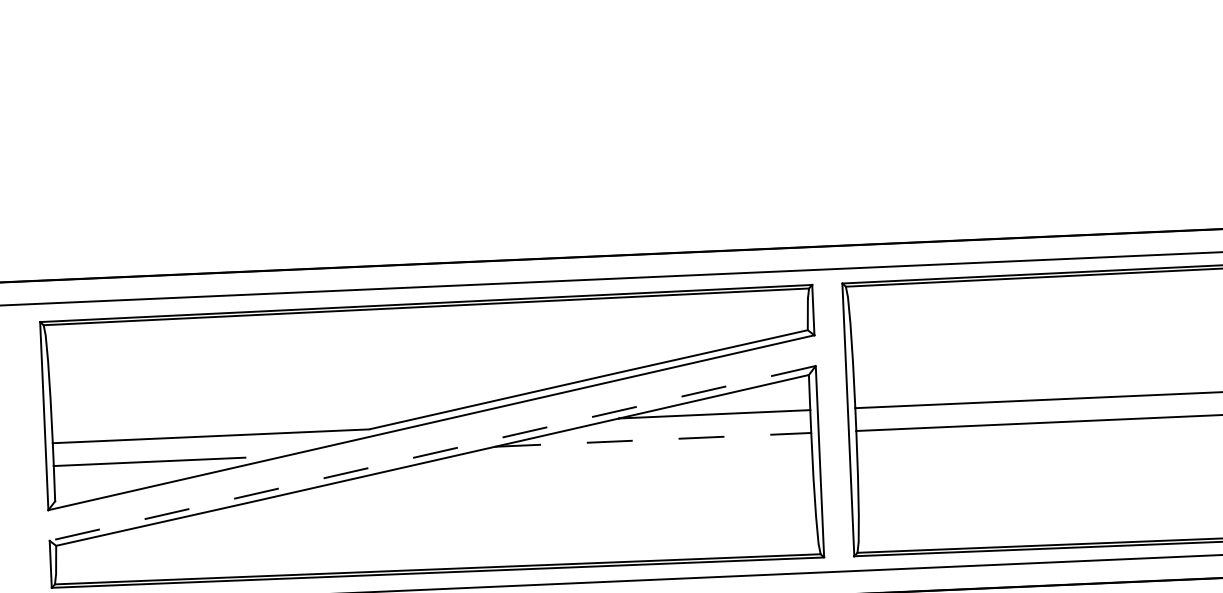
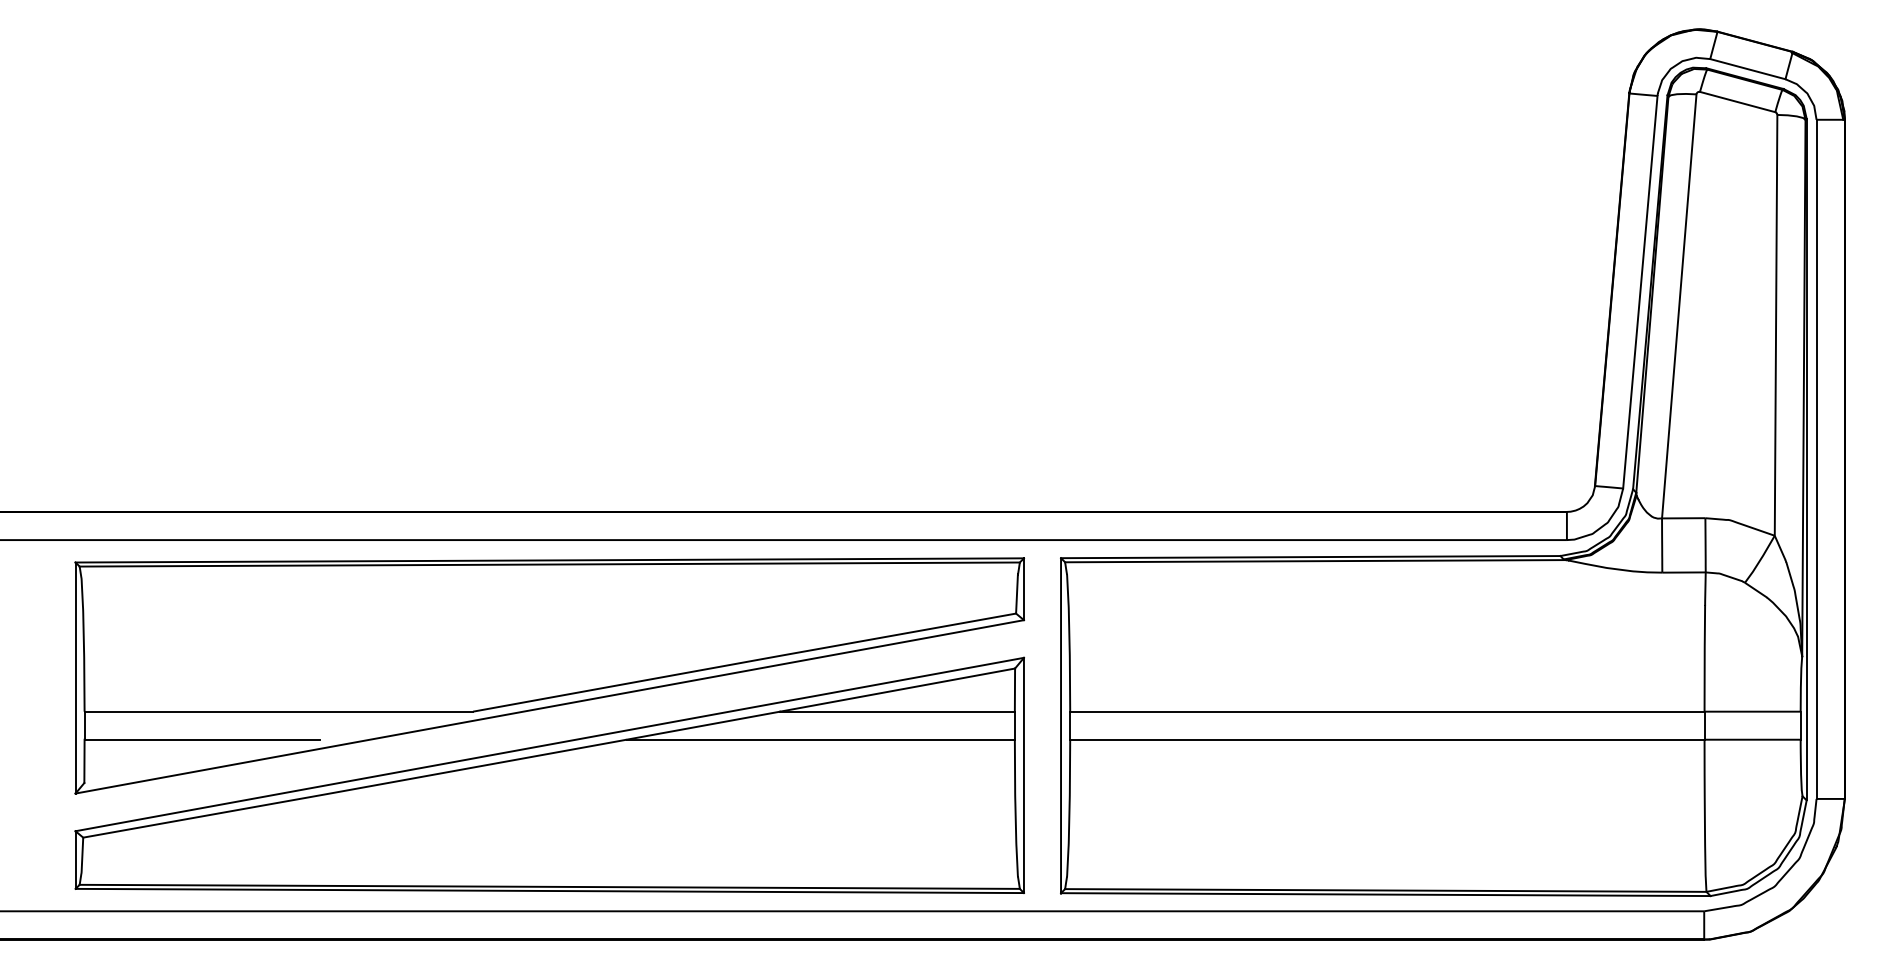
line: (653, 439) -> (821, 739), dashed -> solid
line: (432, 453) -> (549, 744), dashed -> solid

